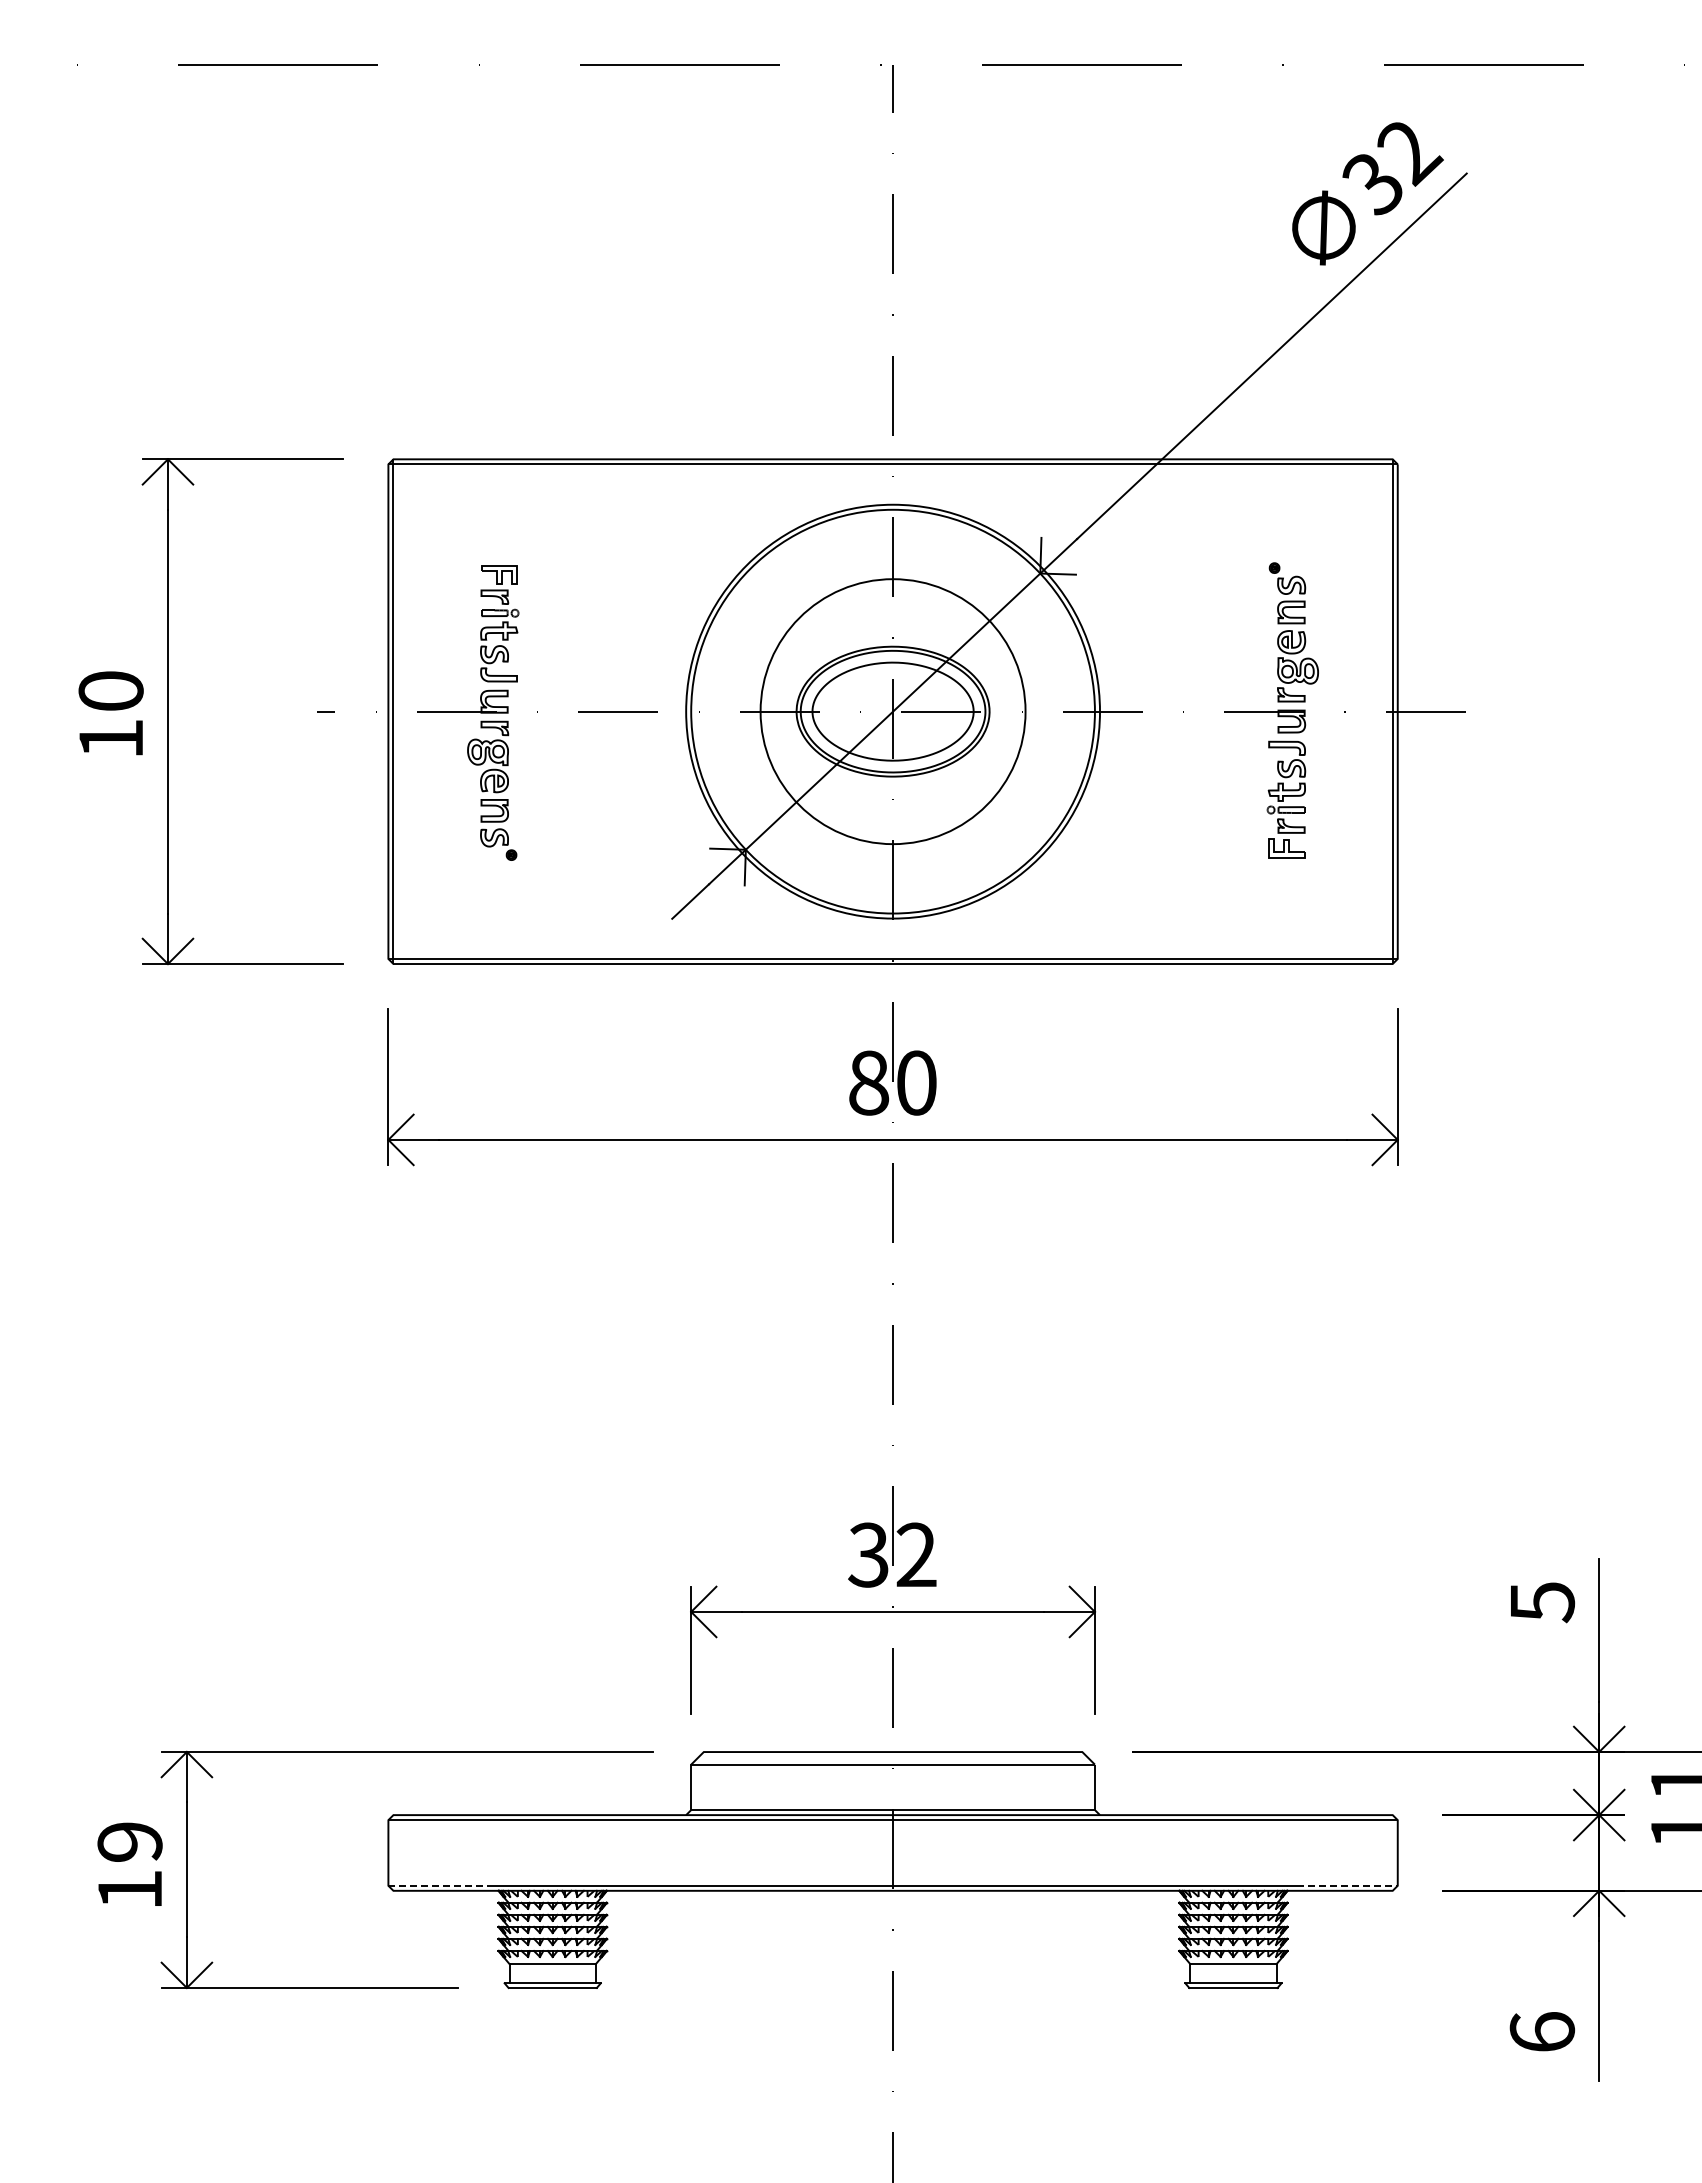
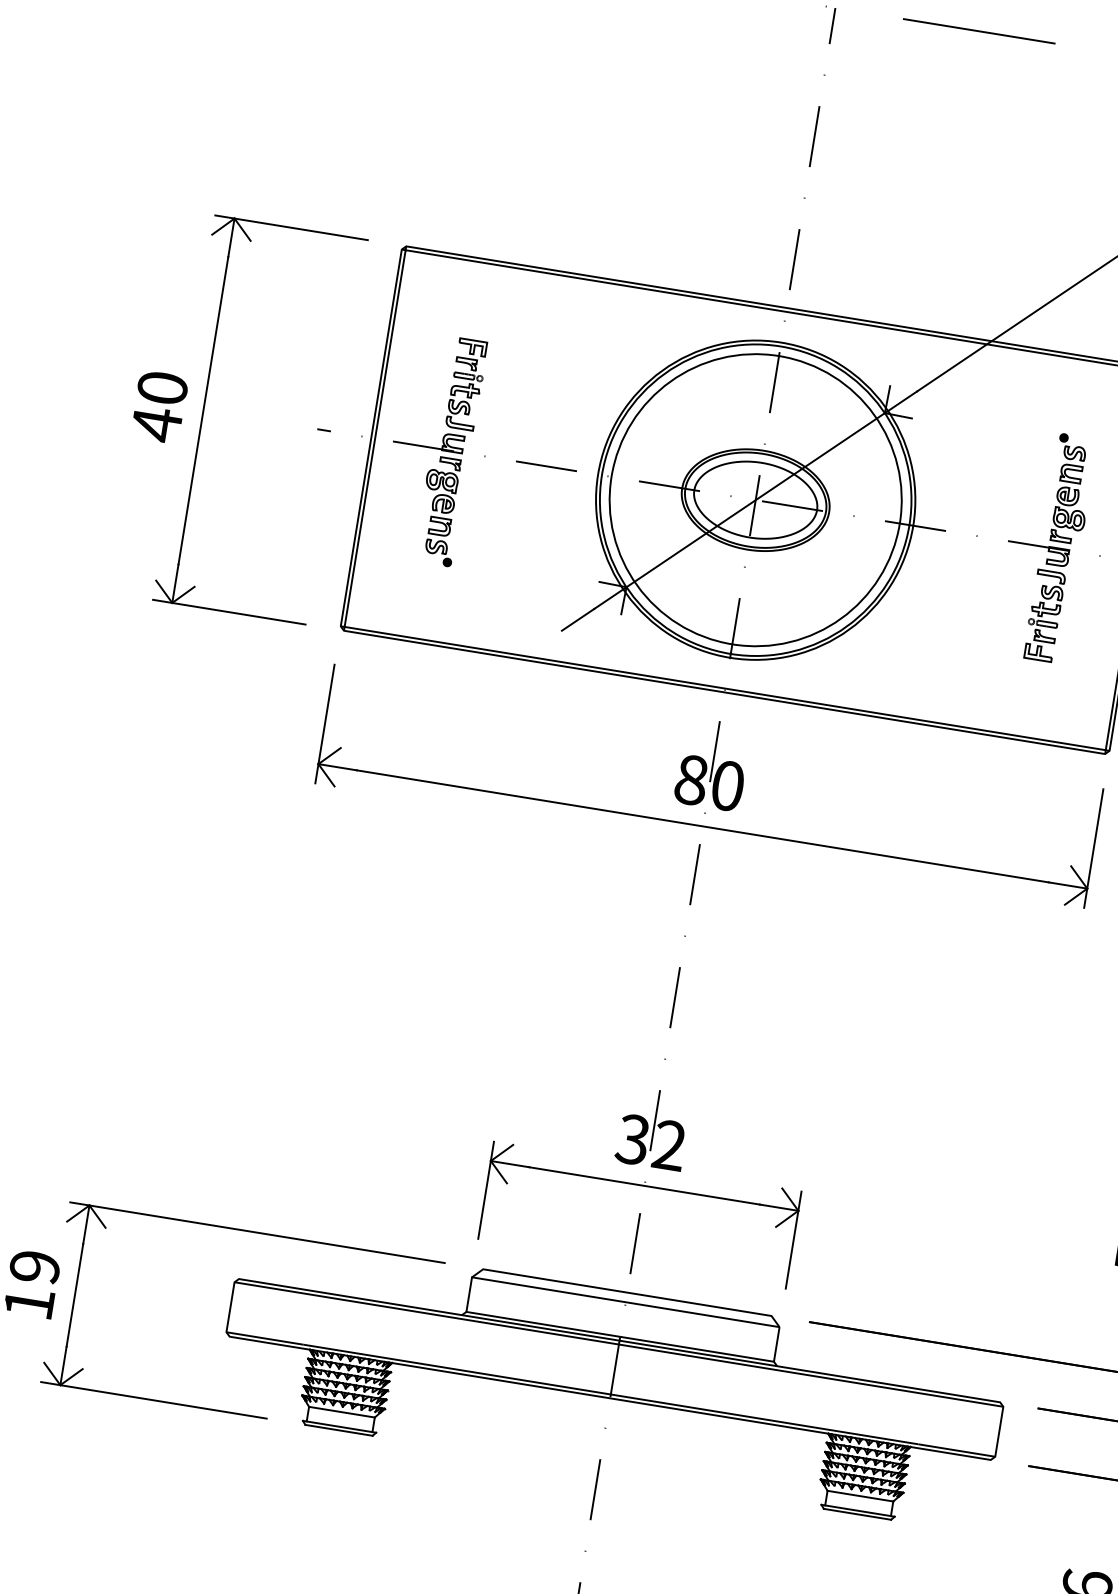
circle: (892, 711) -> (755, 500), size x1.43
text: (110, 738) -> (156, 424), 10 -> 40
line: (439, 1885) -> (265, 1338), dashed -> solid
line: (1347, 1885) -> (957, 1450), dashed -> solid

